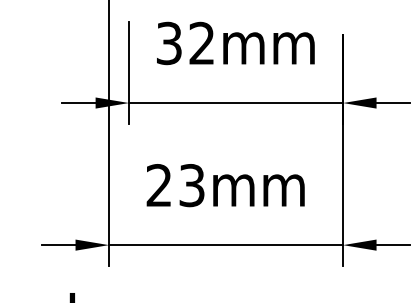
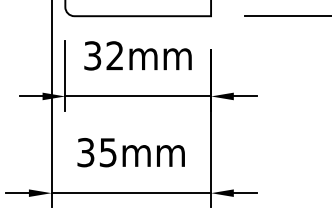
text: (174, 185) -> (96, 152), 23mm -> 35mm

